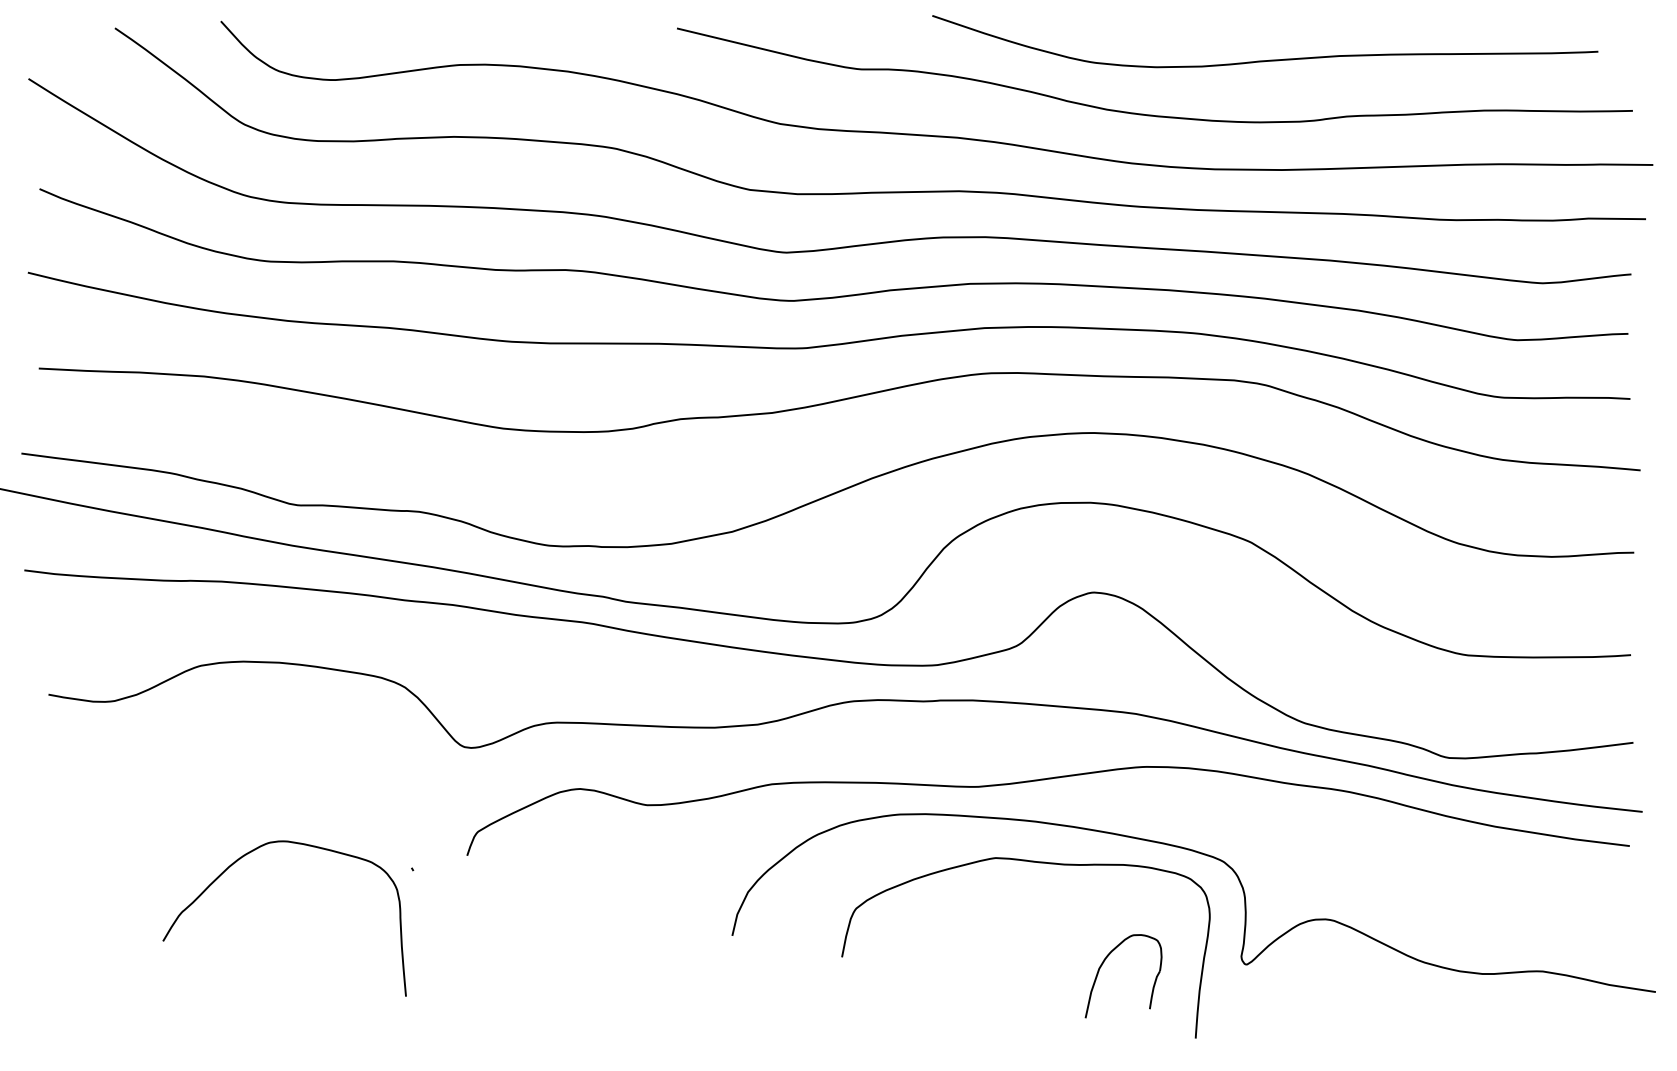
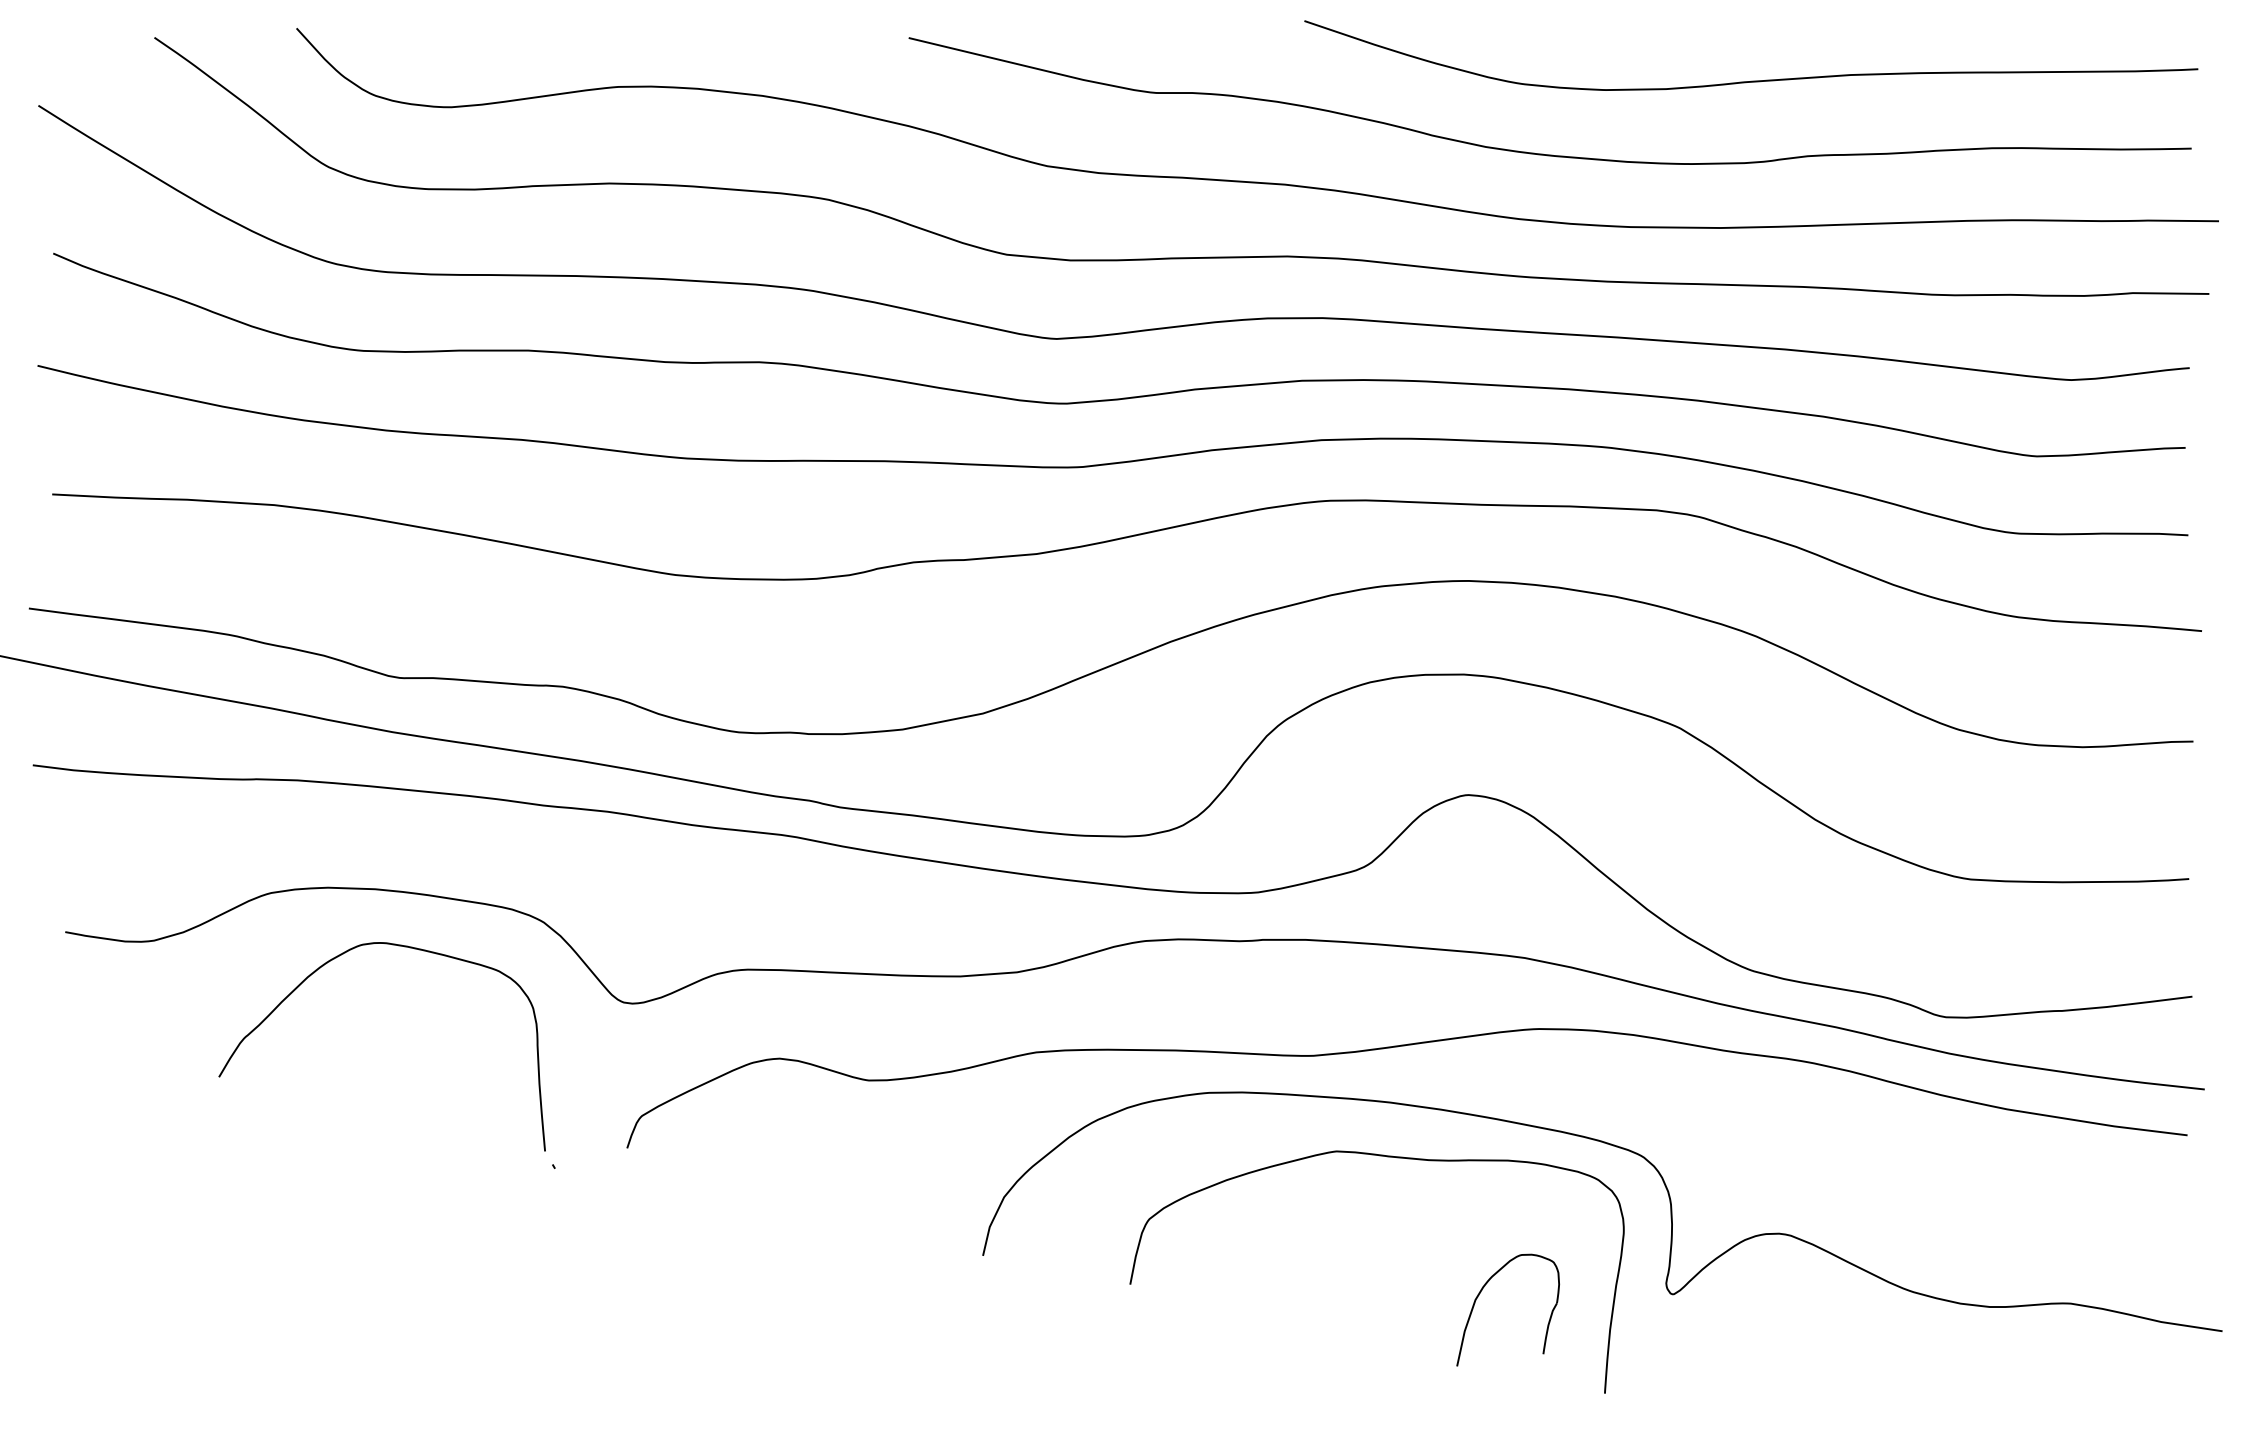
curve: (1265, 60) -> (1751, 80), moved
curve: (243, 857) -> (326, 964), moved

